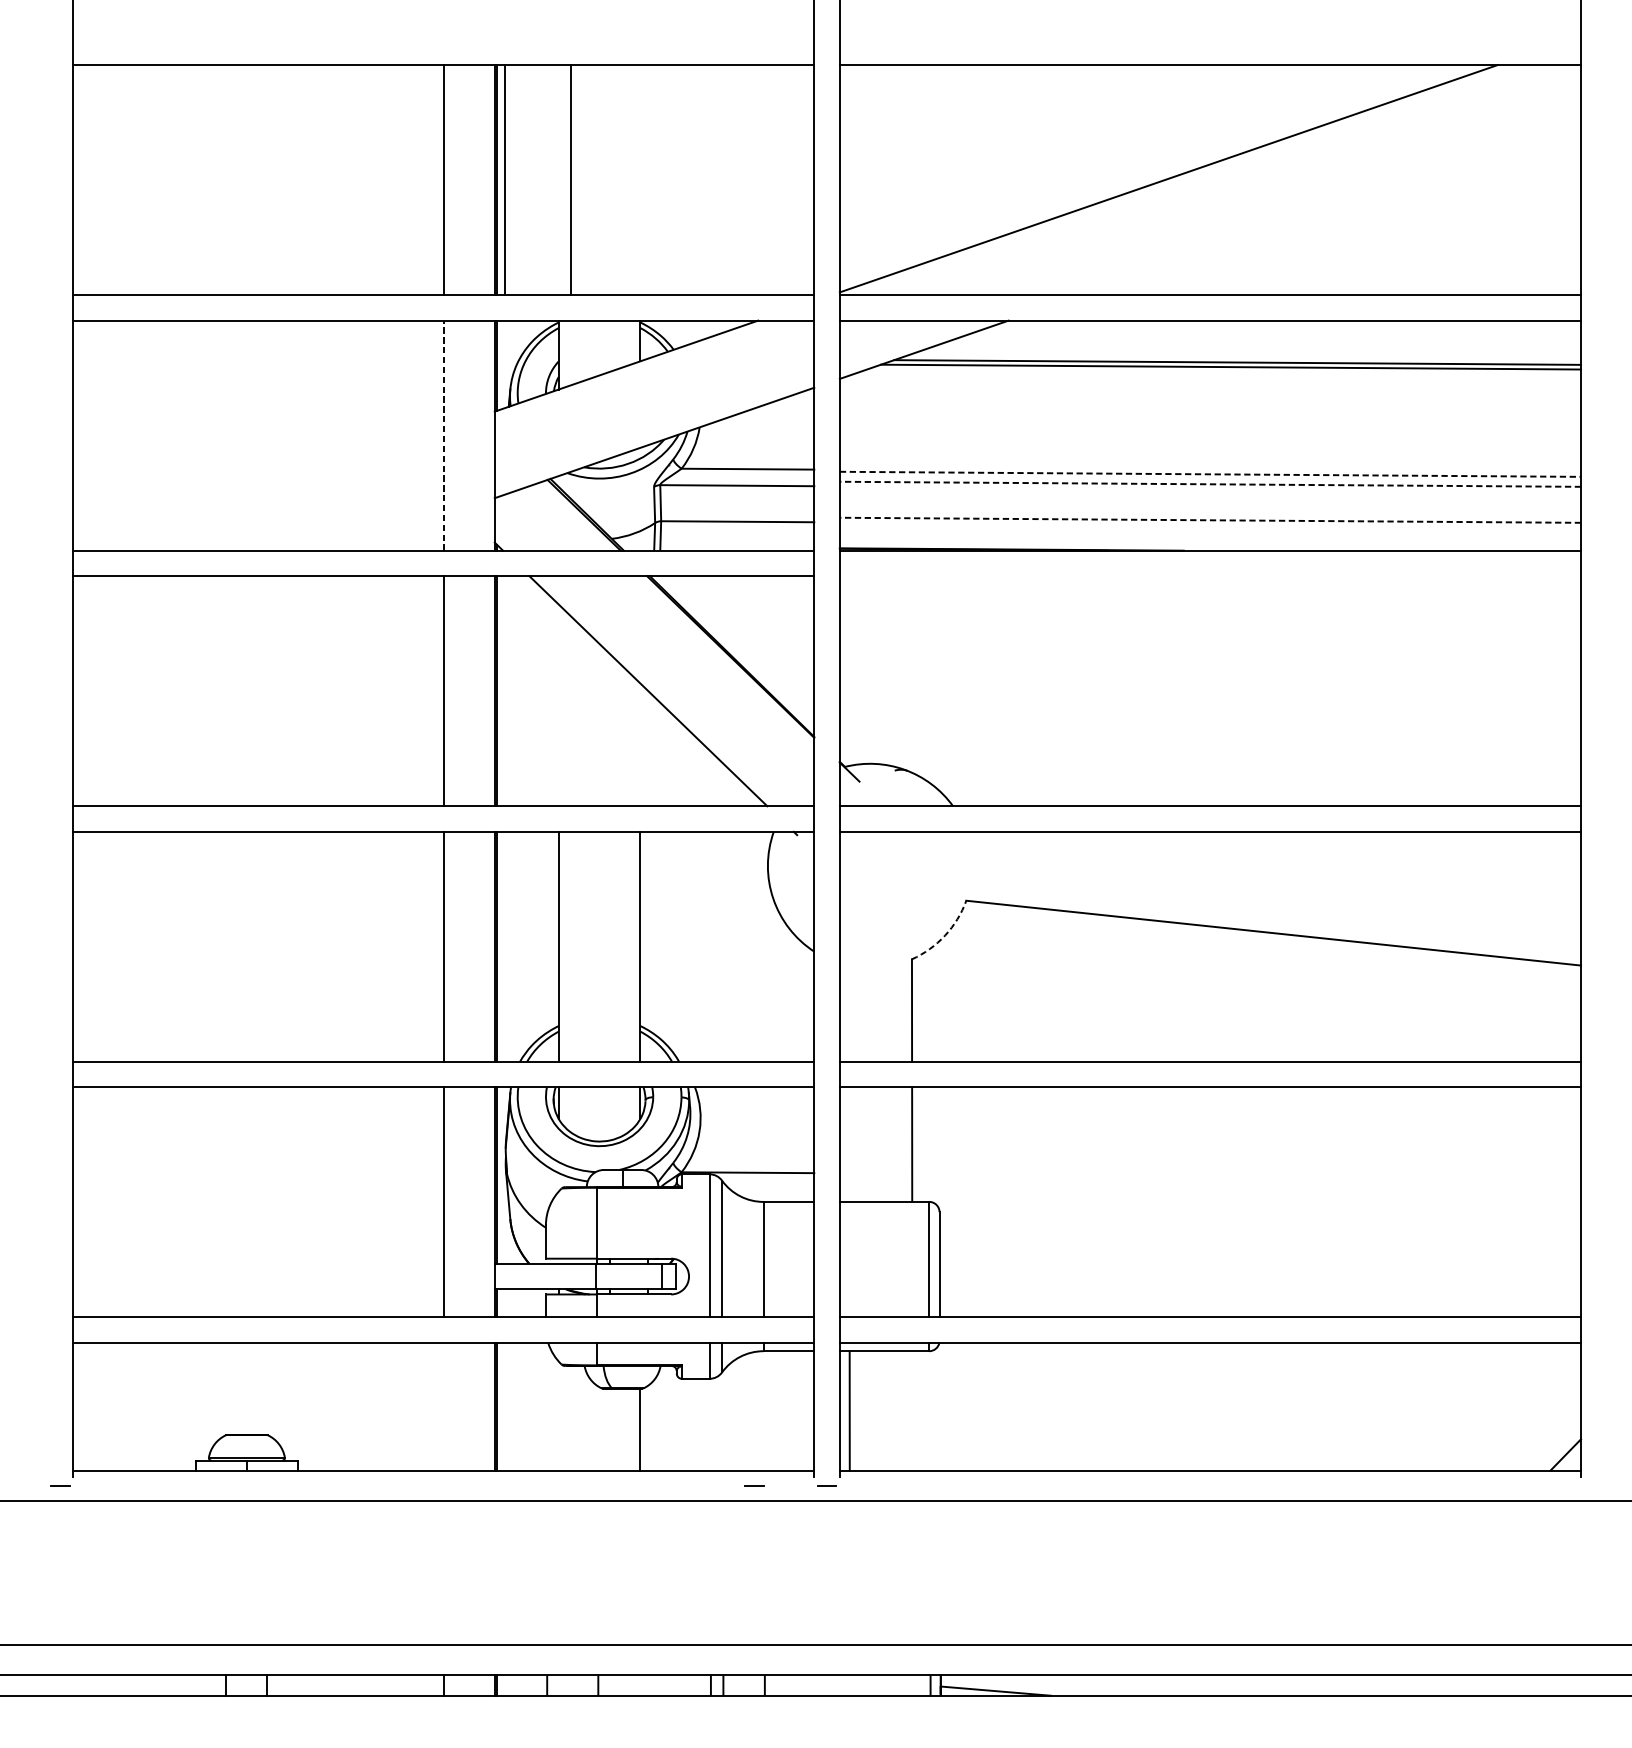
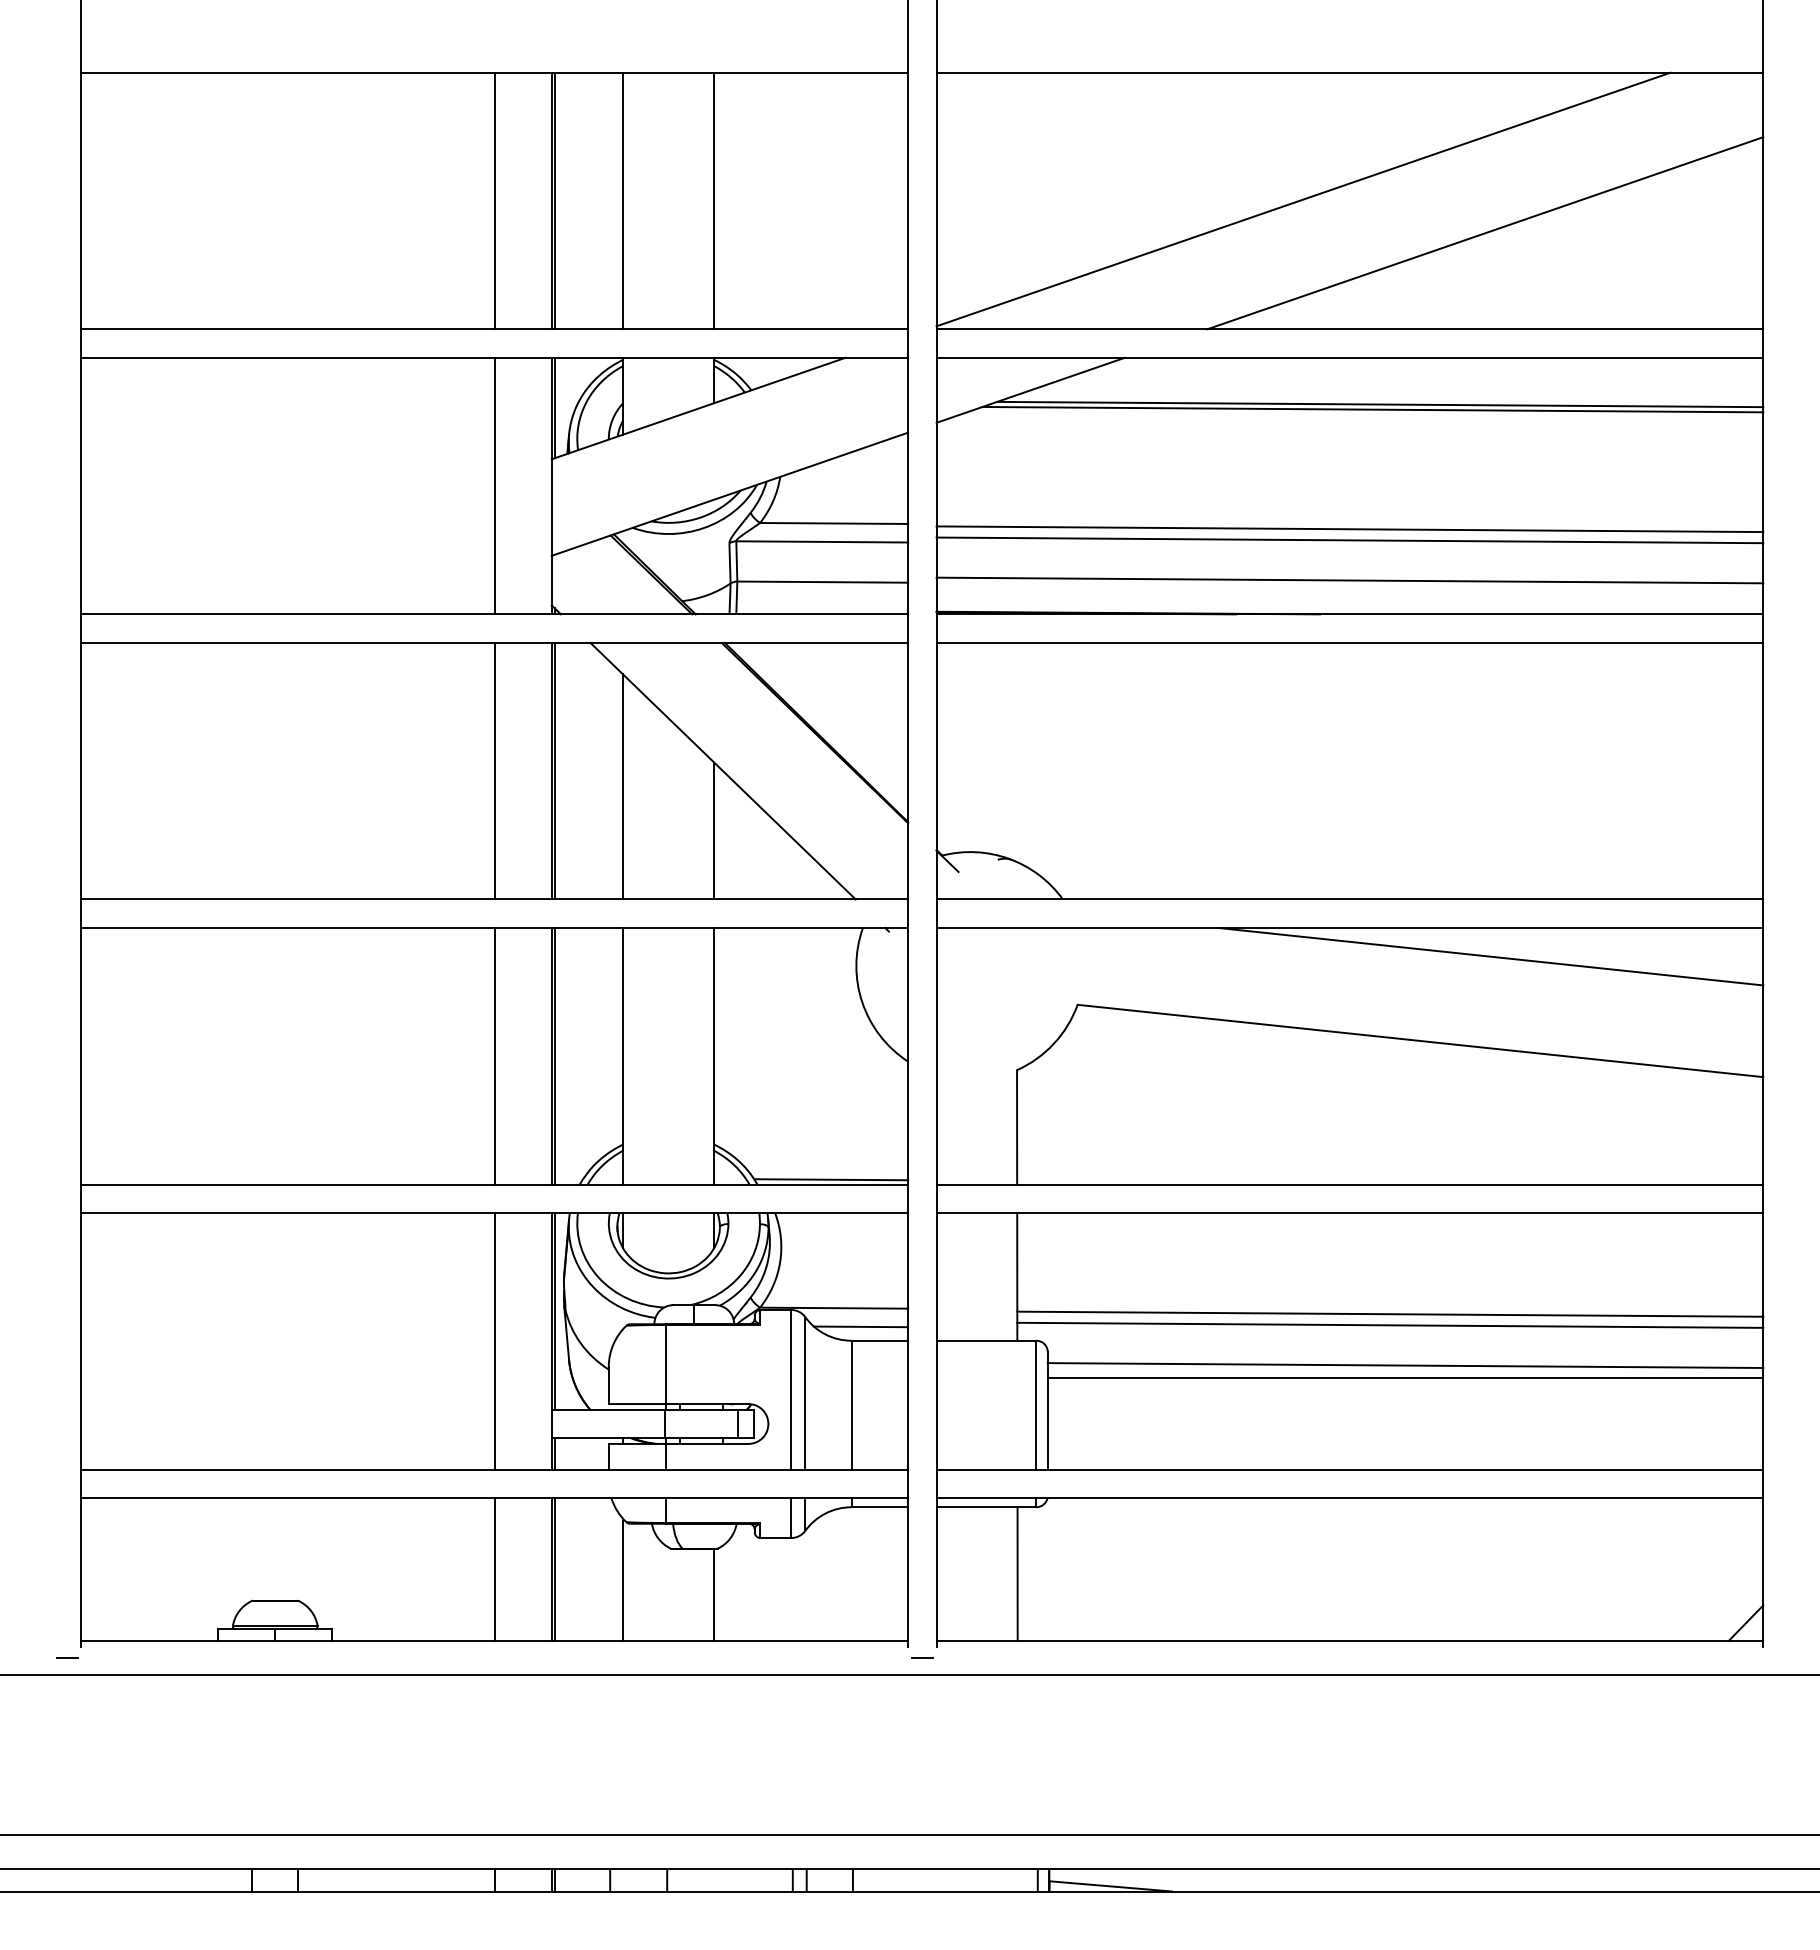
line: (505, 179) -> (623, 200), moved
line: (571, 179) -> (714, 200), moved
line: (1331, 209) -> (1485, 233), added
line: (443, 435) -> (494, 485), dashed -> solid
line: (1210, 474) -> (1350, 529), dashed -> solid
line: (1210, 484) -> (1349, 540), dashed -> solid
line: (1210, 520) -> (1349, 580), dashed -> solid
line: (1210, 575) -> (1349, 642), added
line: (559, 704) -> (623, 786), added
line: (640, 744) -> (714, 830), added
line: (1336, 857) -> (1490, 956), added
arc: (944, 935) -> (1053, 1043), dashed -> solid
line: (745, 1057) -> (831, 1179), added
line: (1246, 1177) -> (1390, 1313), added
line: (1246, 1187) -> (1390, 1324), added
line: (771, 1189) -> (860, 1326), added
line: (1260, 1224) -> (1405, 1365), added
line: (1260, 1235) -> (1405, 1378), added
line: (443, 1407) -> (494, 1569), added
line: (849, 1410) -> (1017, 1573), moved
line: (559, 1415) -> (623, 1579), added
line: (754, 1485) -> (841, 1657), removed

